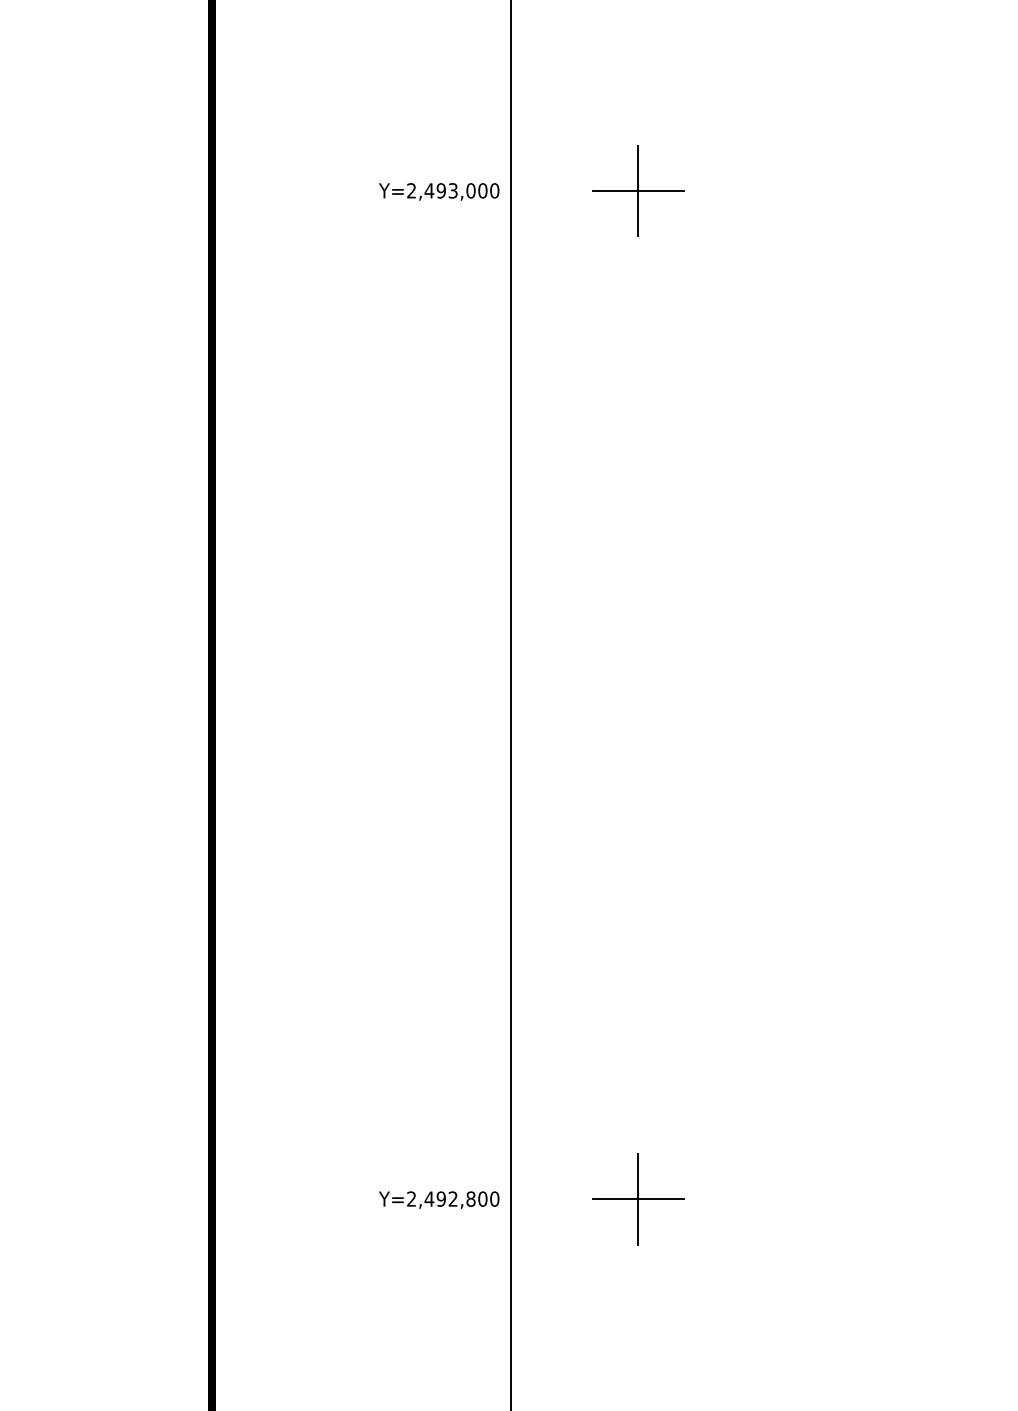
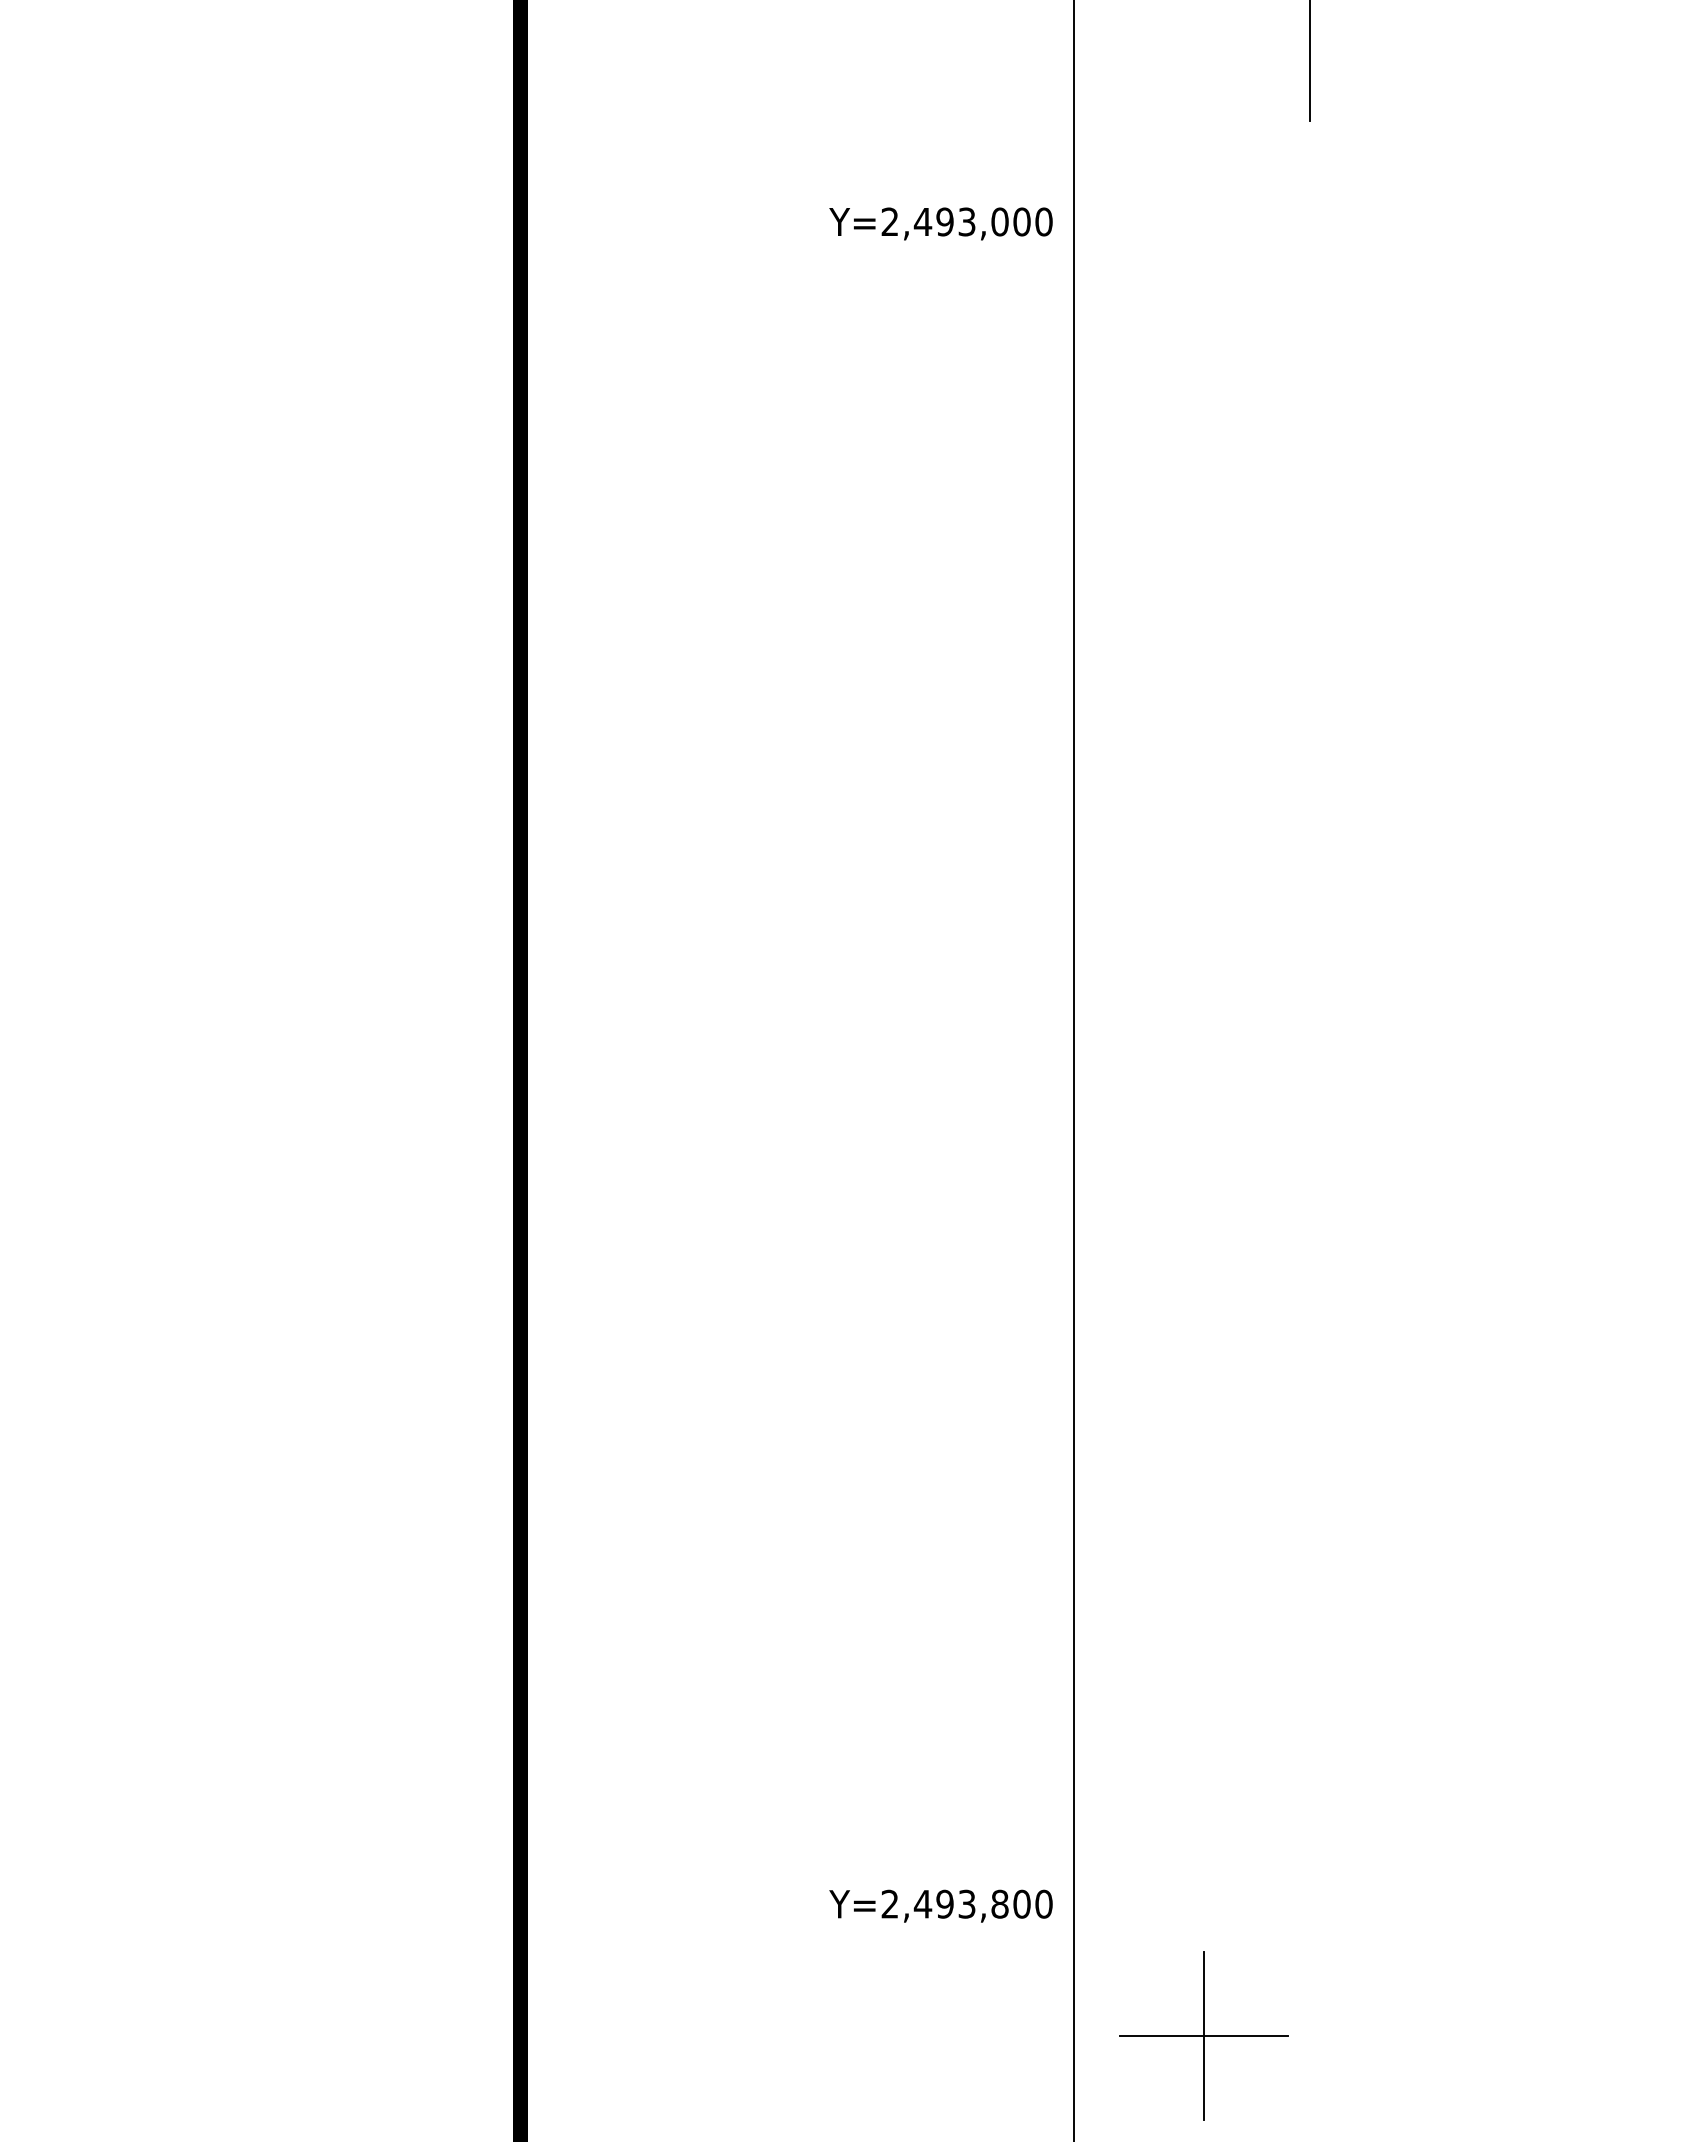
line: (637, 190) -> (1308, 36), removed
text: (439, 191) -> (941, 223), moved
text: (452, 1198) -> (965, 1903), Y=2,492,800 -> Y=2,493,800
part: (638, 1199) -> (1204, 2036), moved

